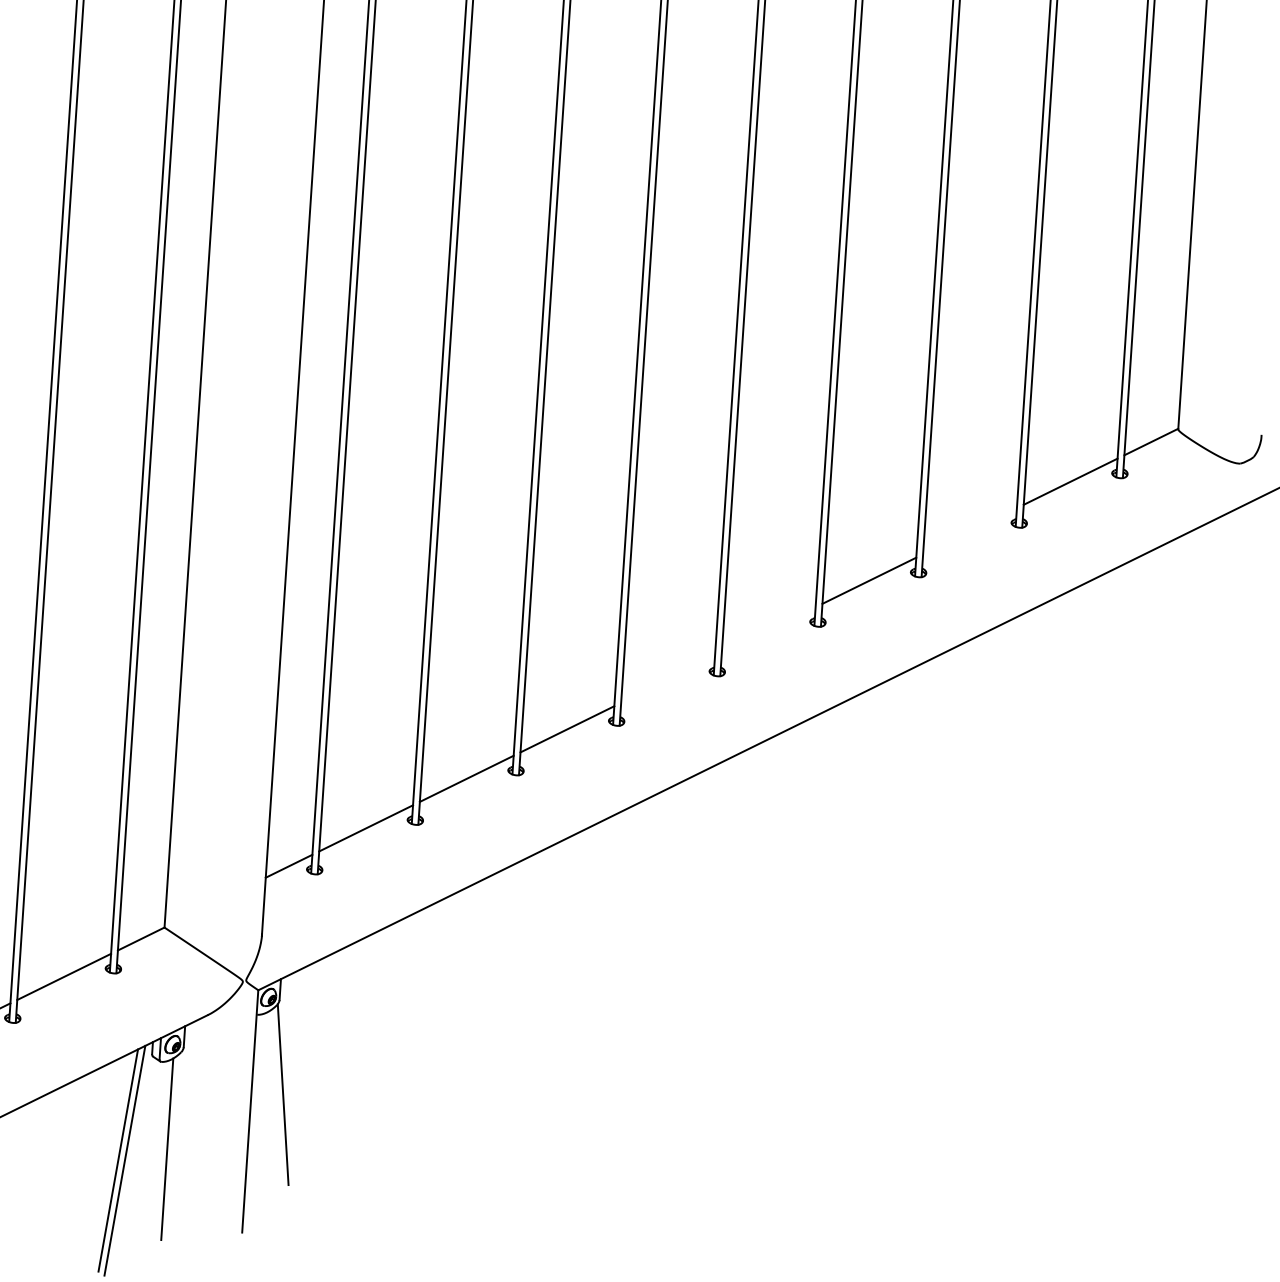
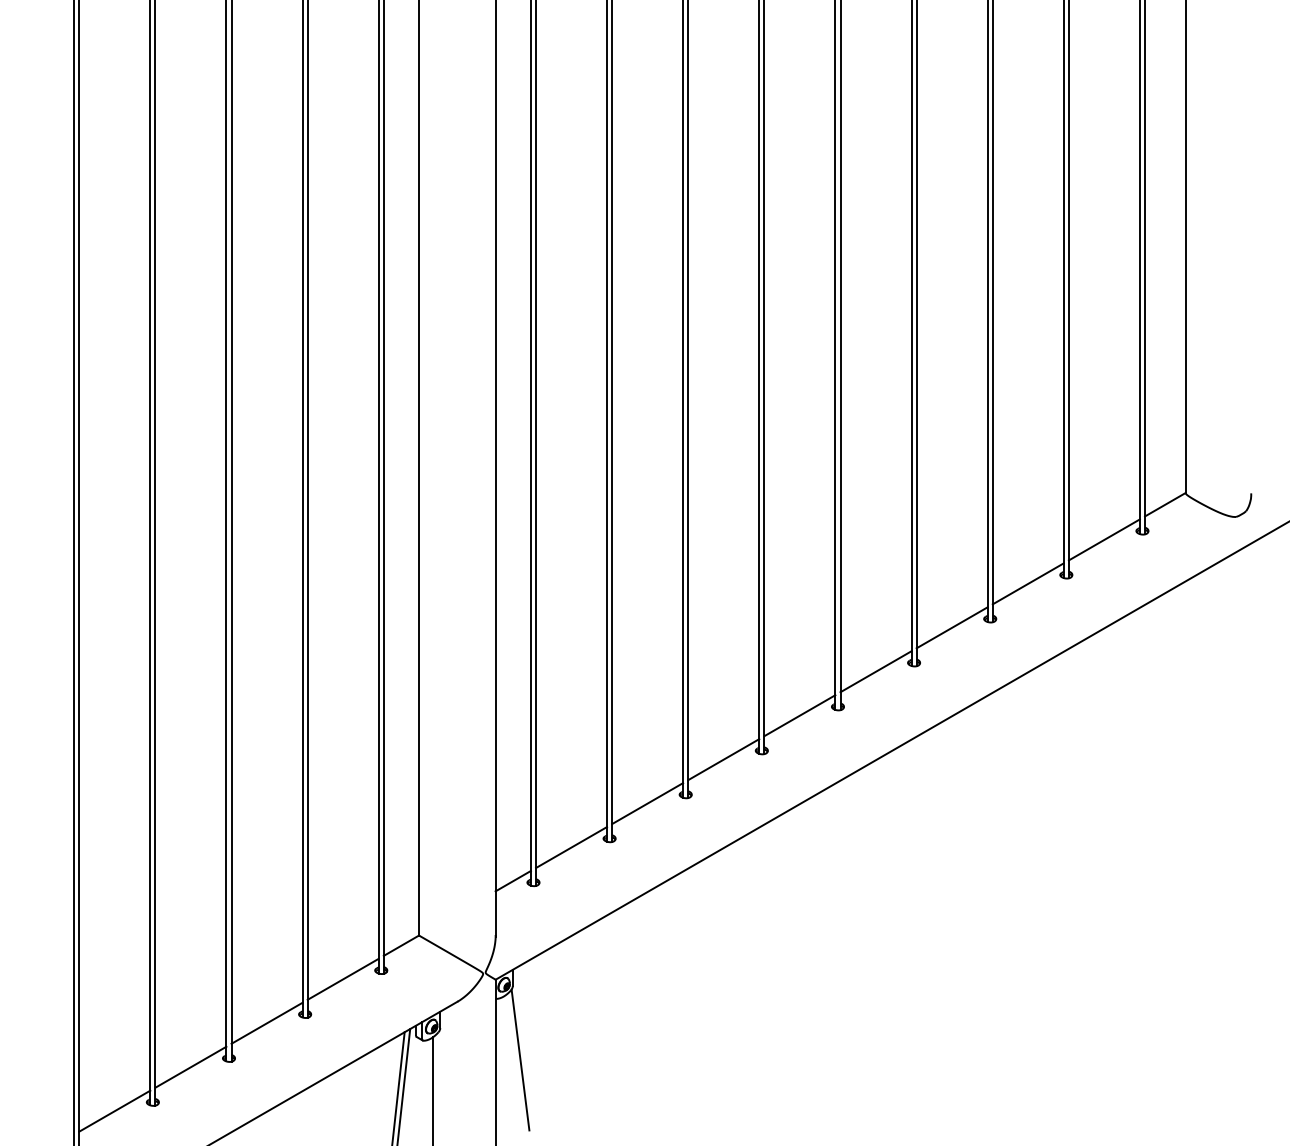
line: (969, 530) -> (1027, 583), added
line: (768, 629) -> (875, 671), added
line: (667, 679) -> (799, 715), added

